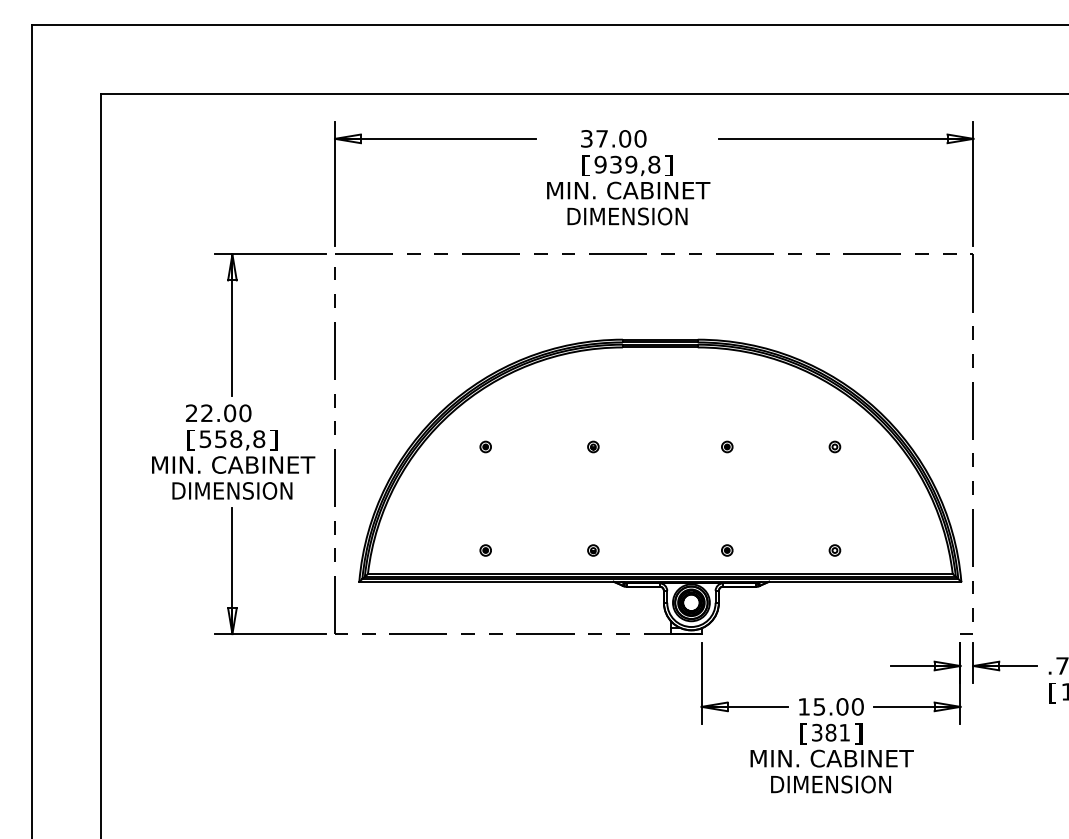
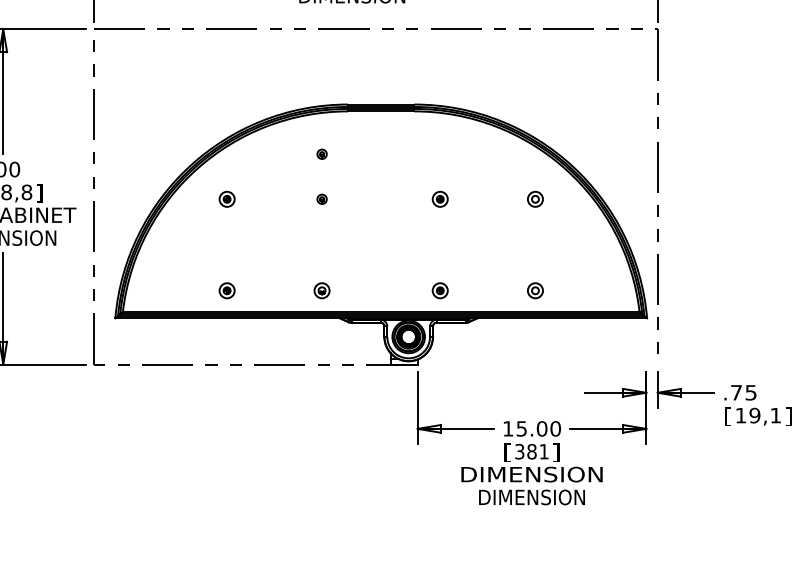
part: (593, 395) -> (322, 153), added
part: (485, 446) -> (226, 198), size x1.6
part: (727, 446) -> (440, 198), size x1.6
part: (834, 446) -> (535, 198), size x1.6
part: (485, 550) -> (226, 290), size x1.6
part: (593, 550) -> (322, 290), size x1.6
part: (727, 550) -> (440, 290), size x1.6
part: (834, 550) -> (535, 290), size x1.6
line: (966, 633) -> (651, 364), removed
text: (831, 758) -> (532, 474), MIN. CABINET -> DIMENSION

